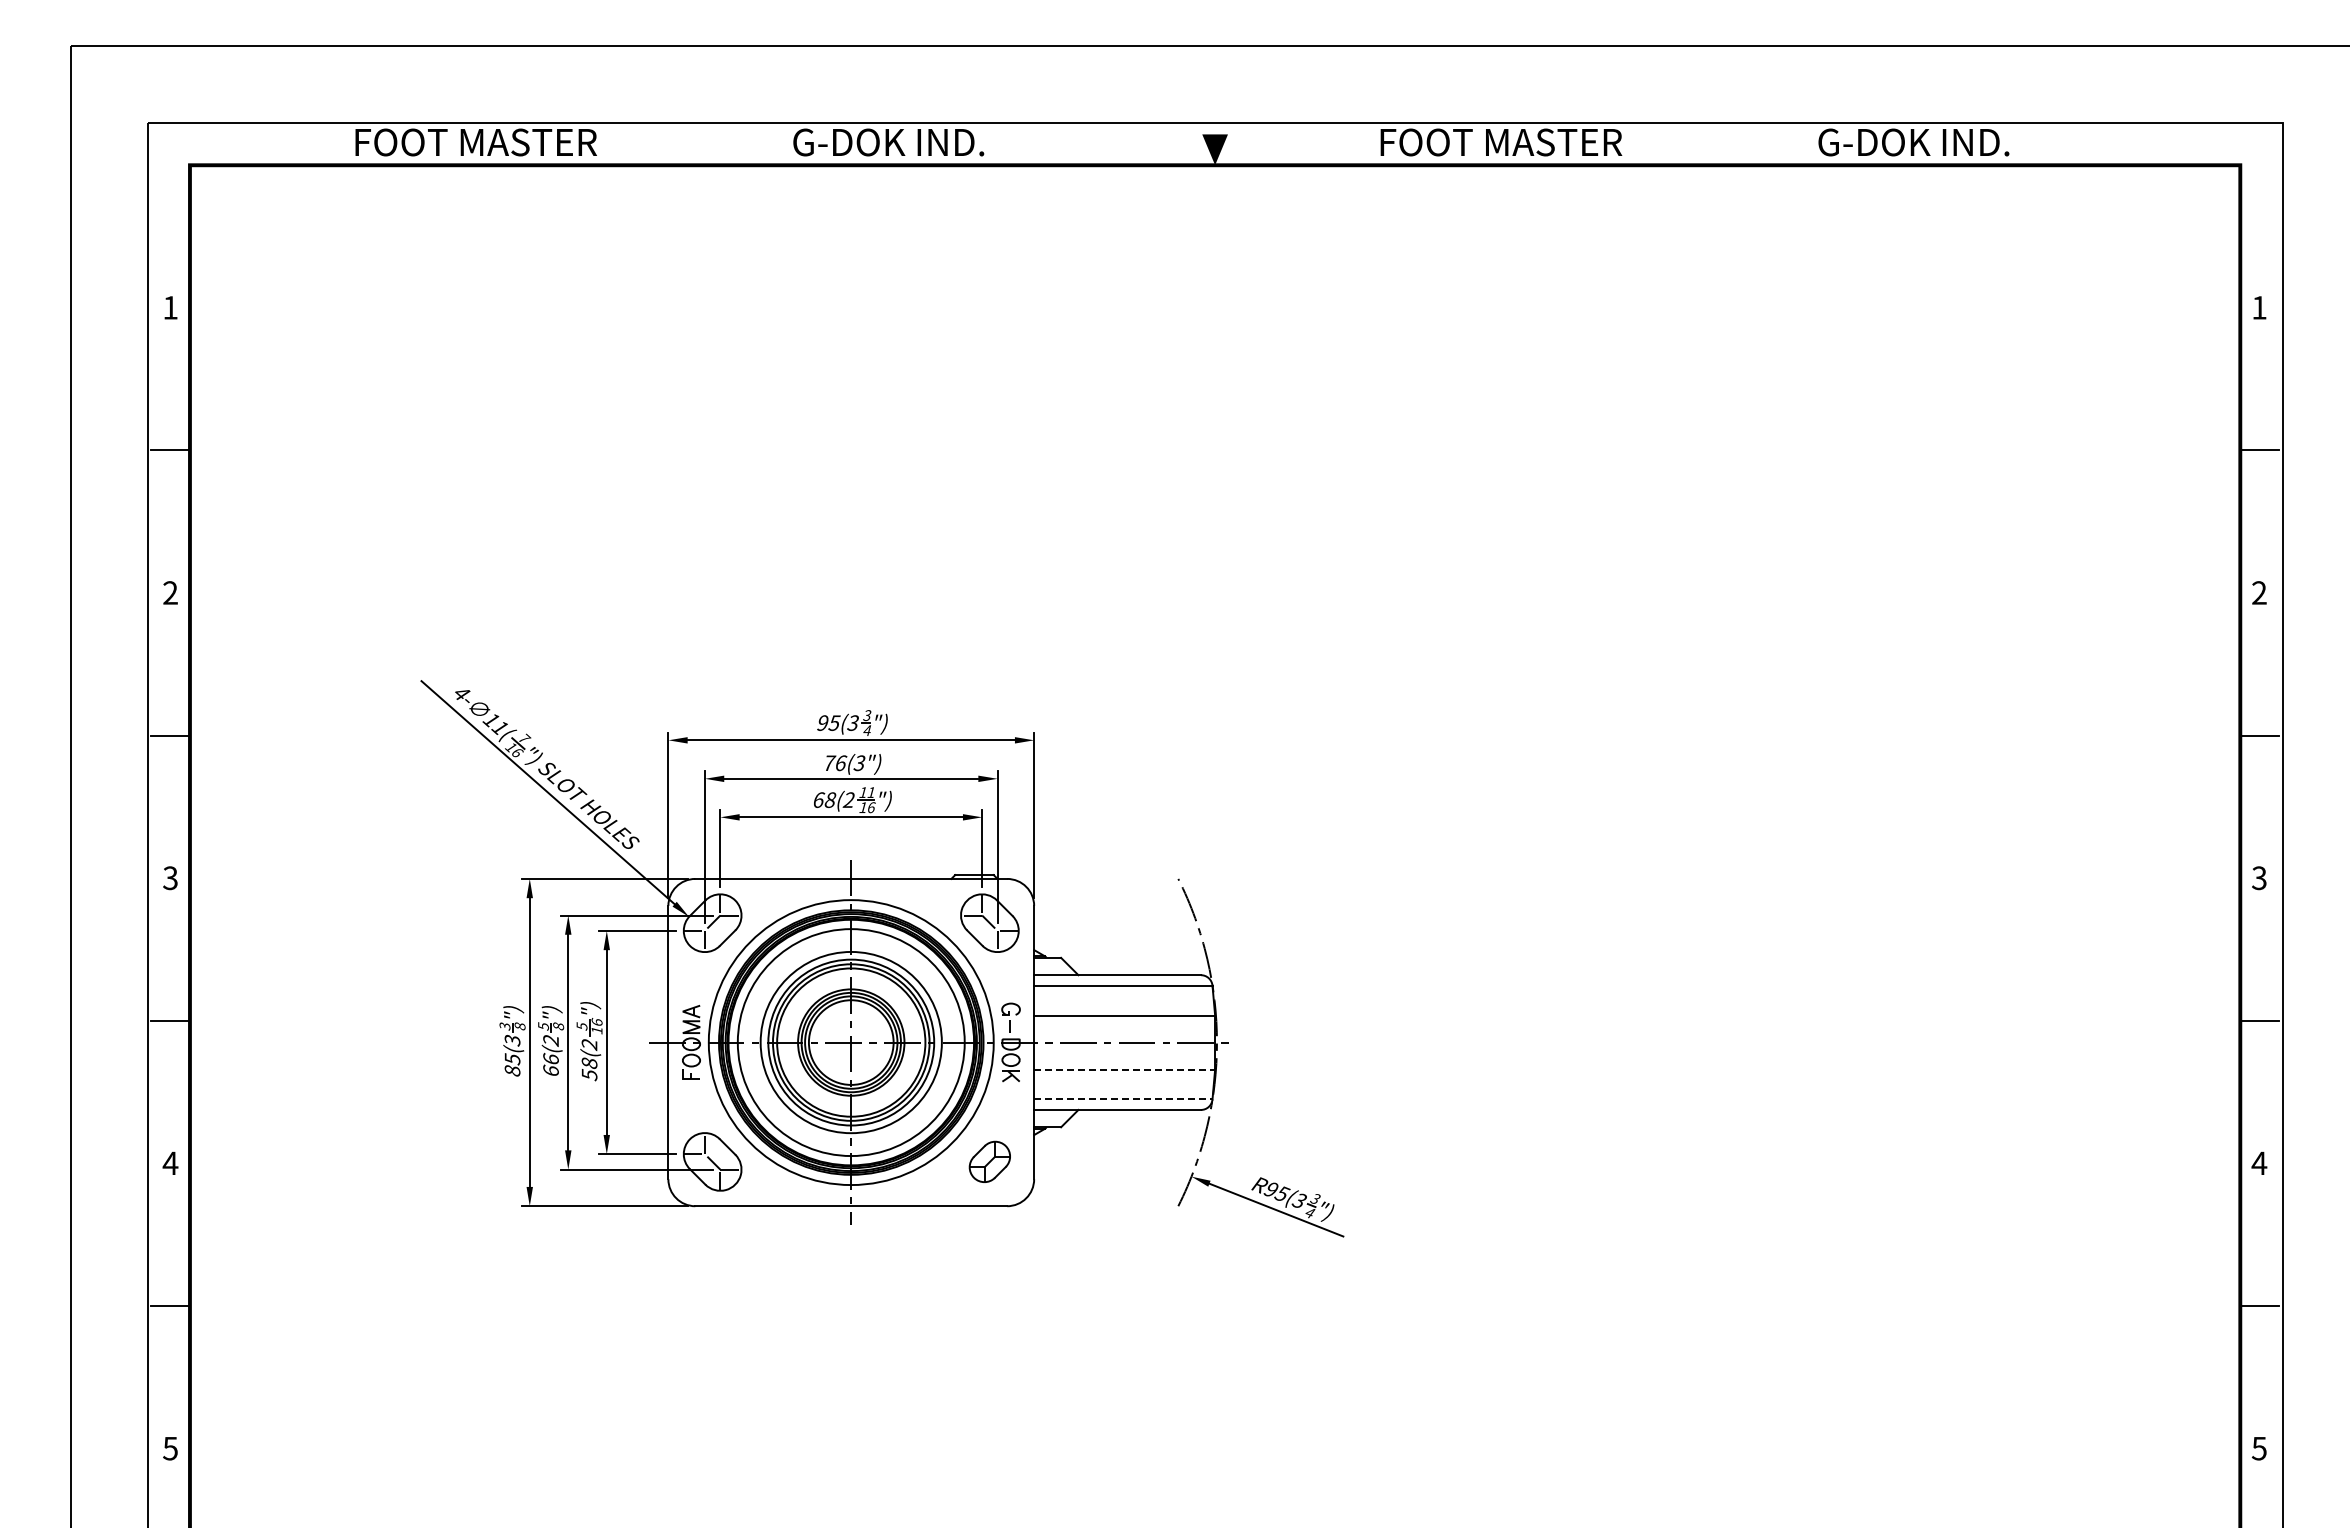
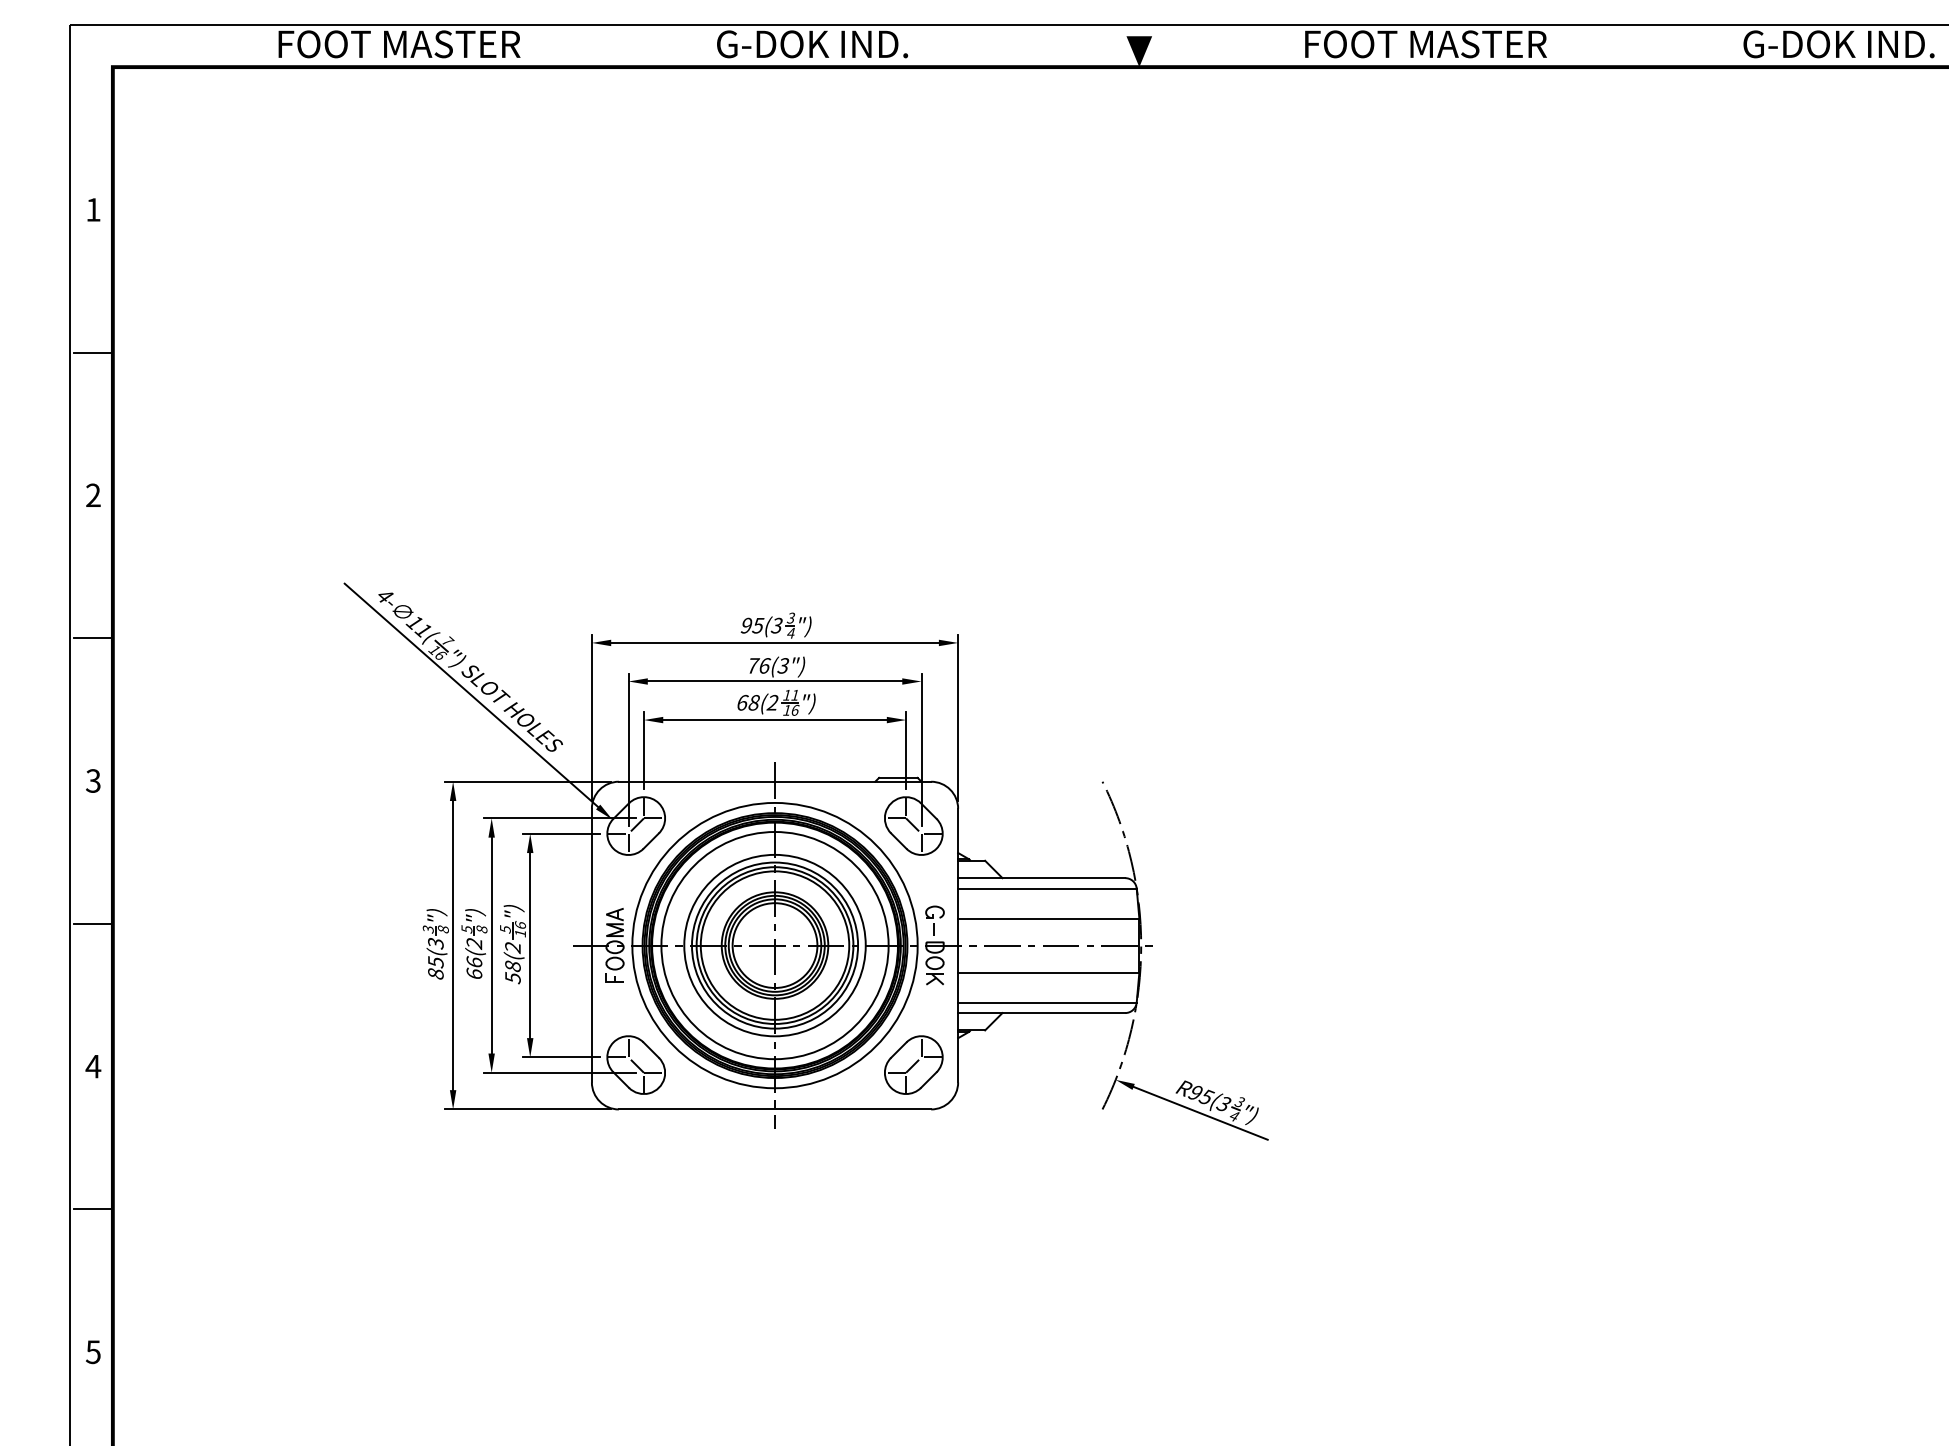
line: (1125, 1069) -> (1049, 972), dashed -> solid
line: (1123, 1099) -> (1047, 1002), dashed -> solid
part: (989, 1161) -> (913, 1064), size x1.43

